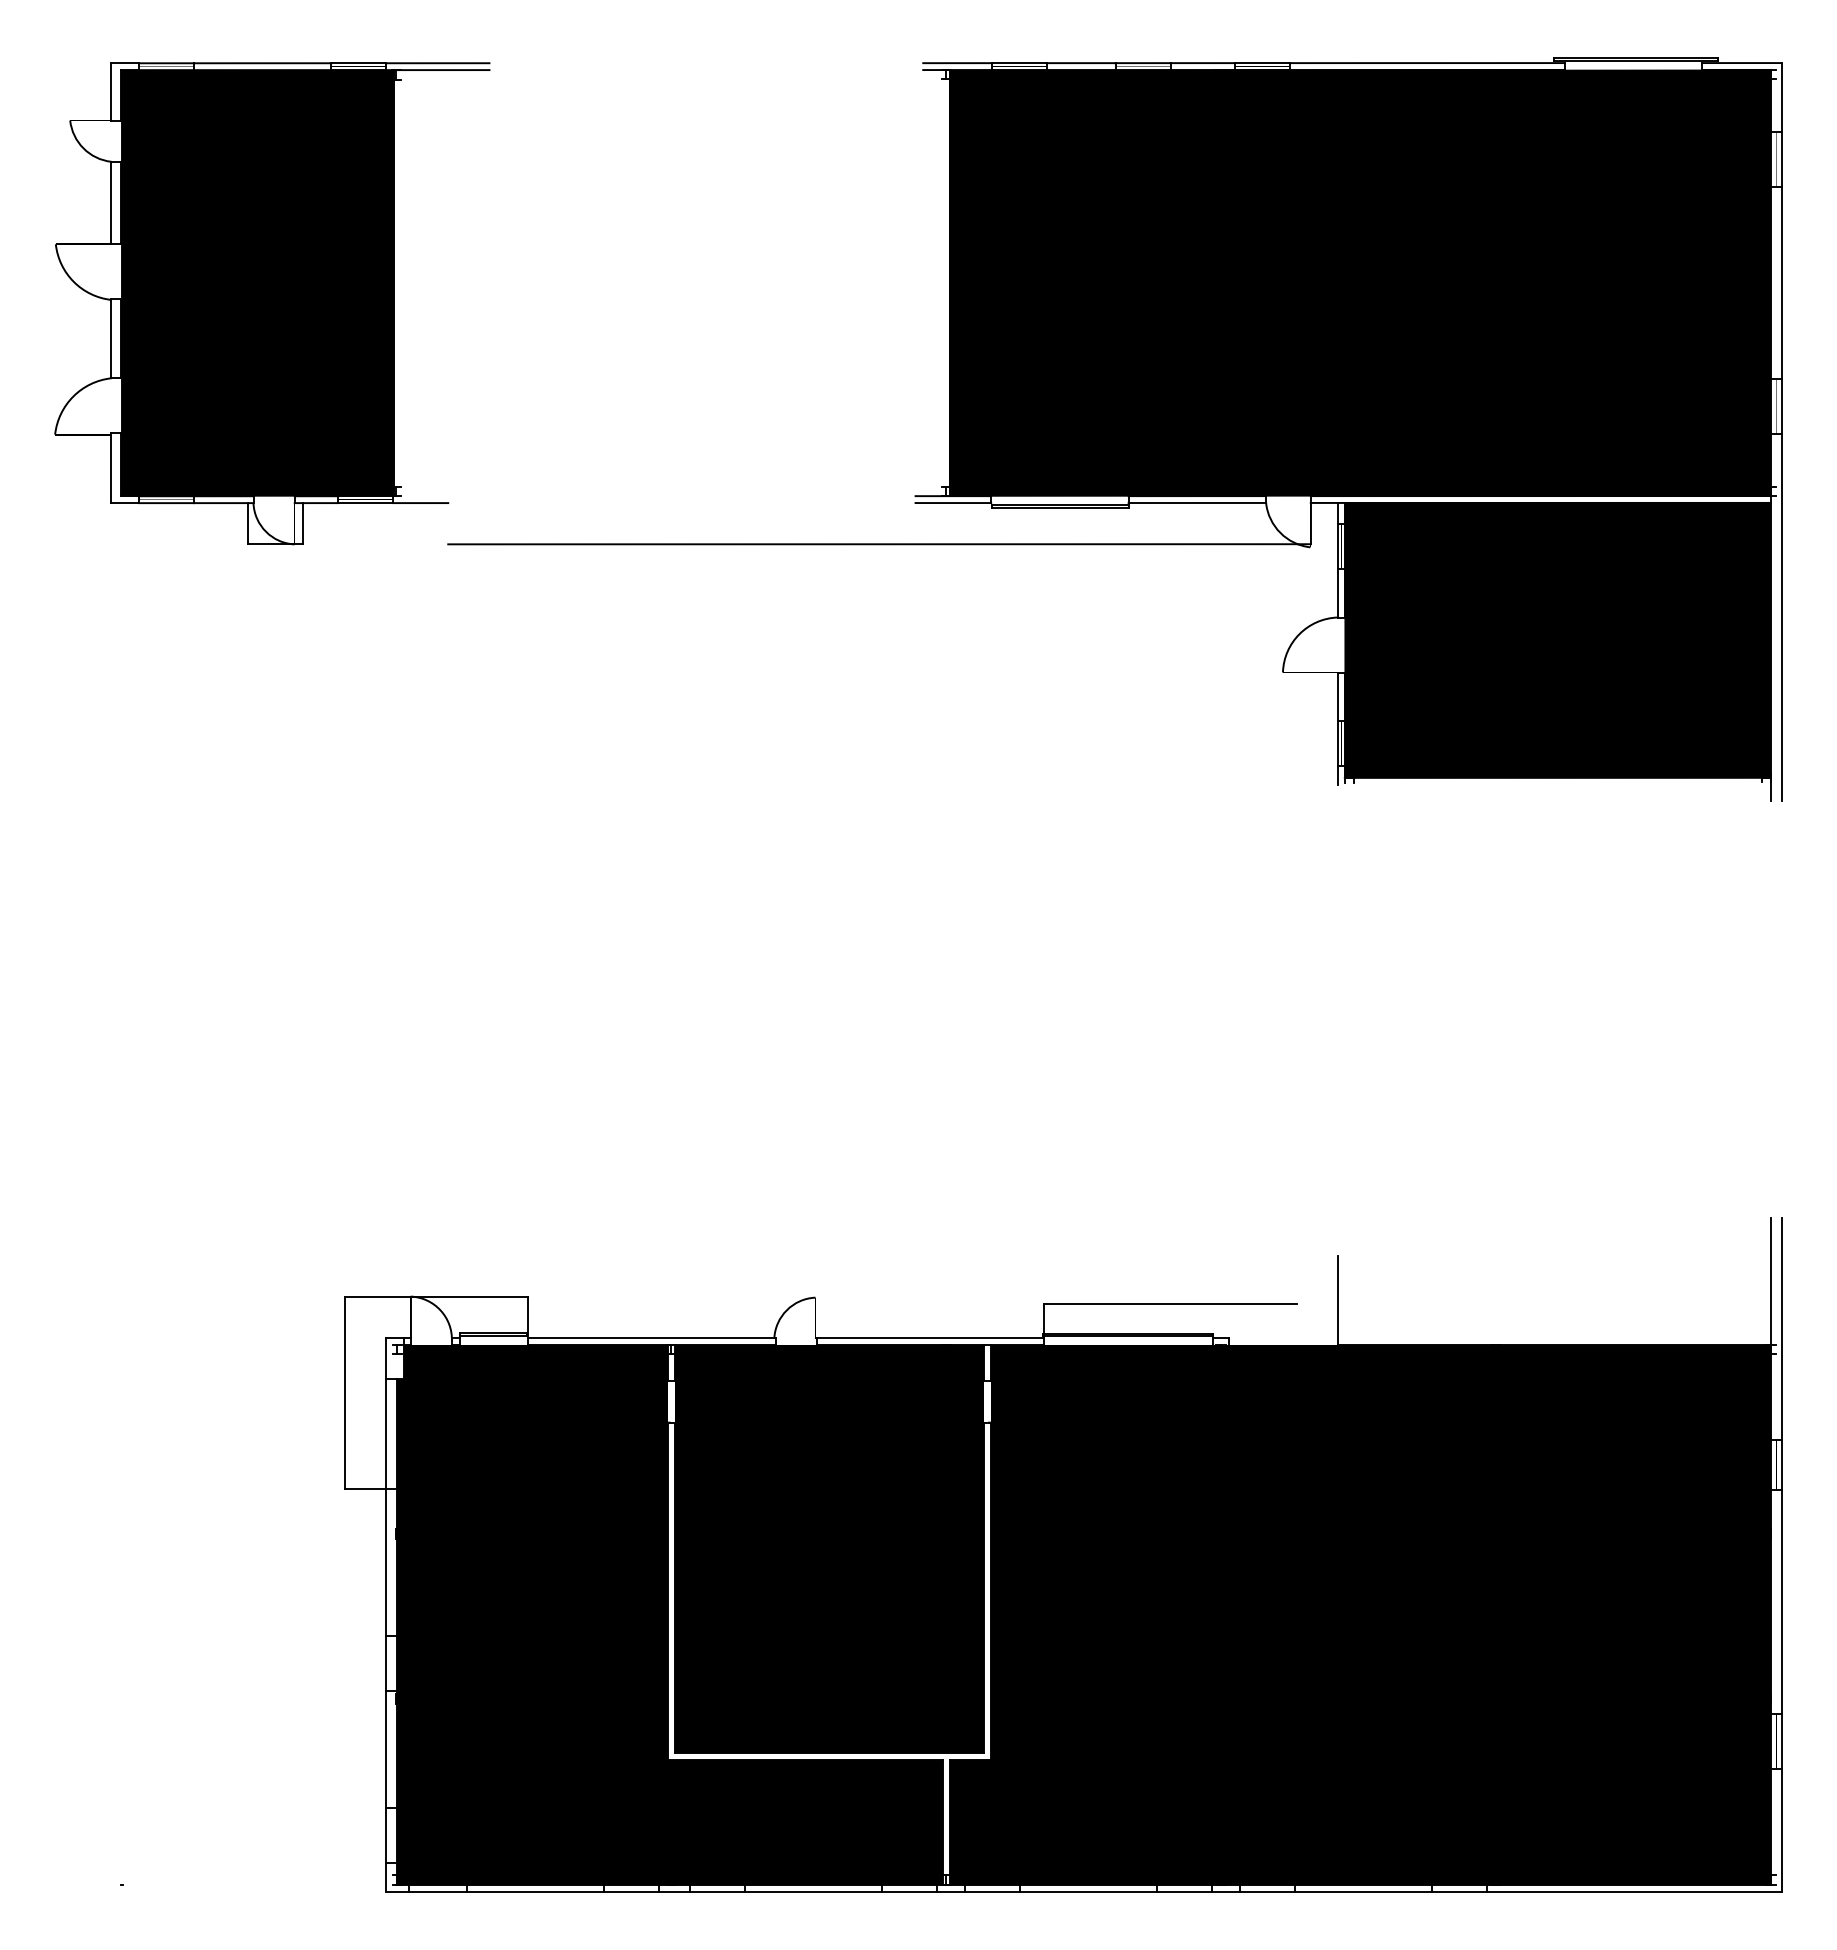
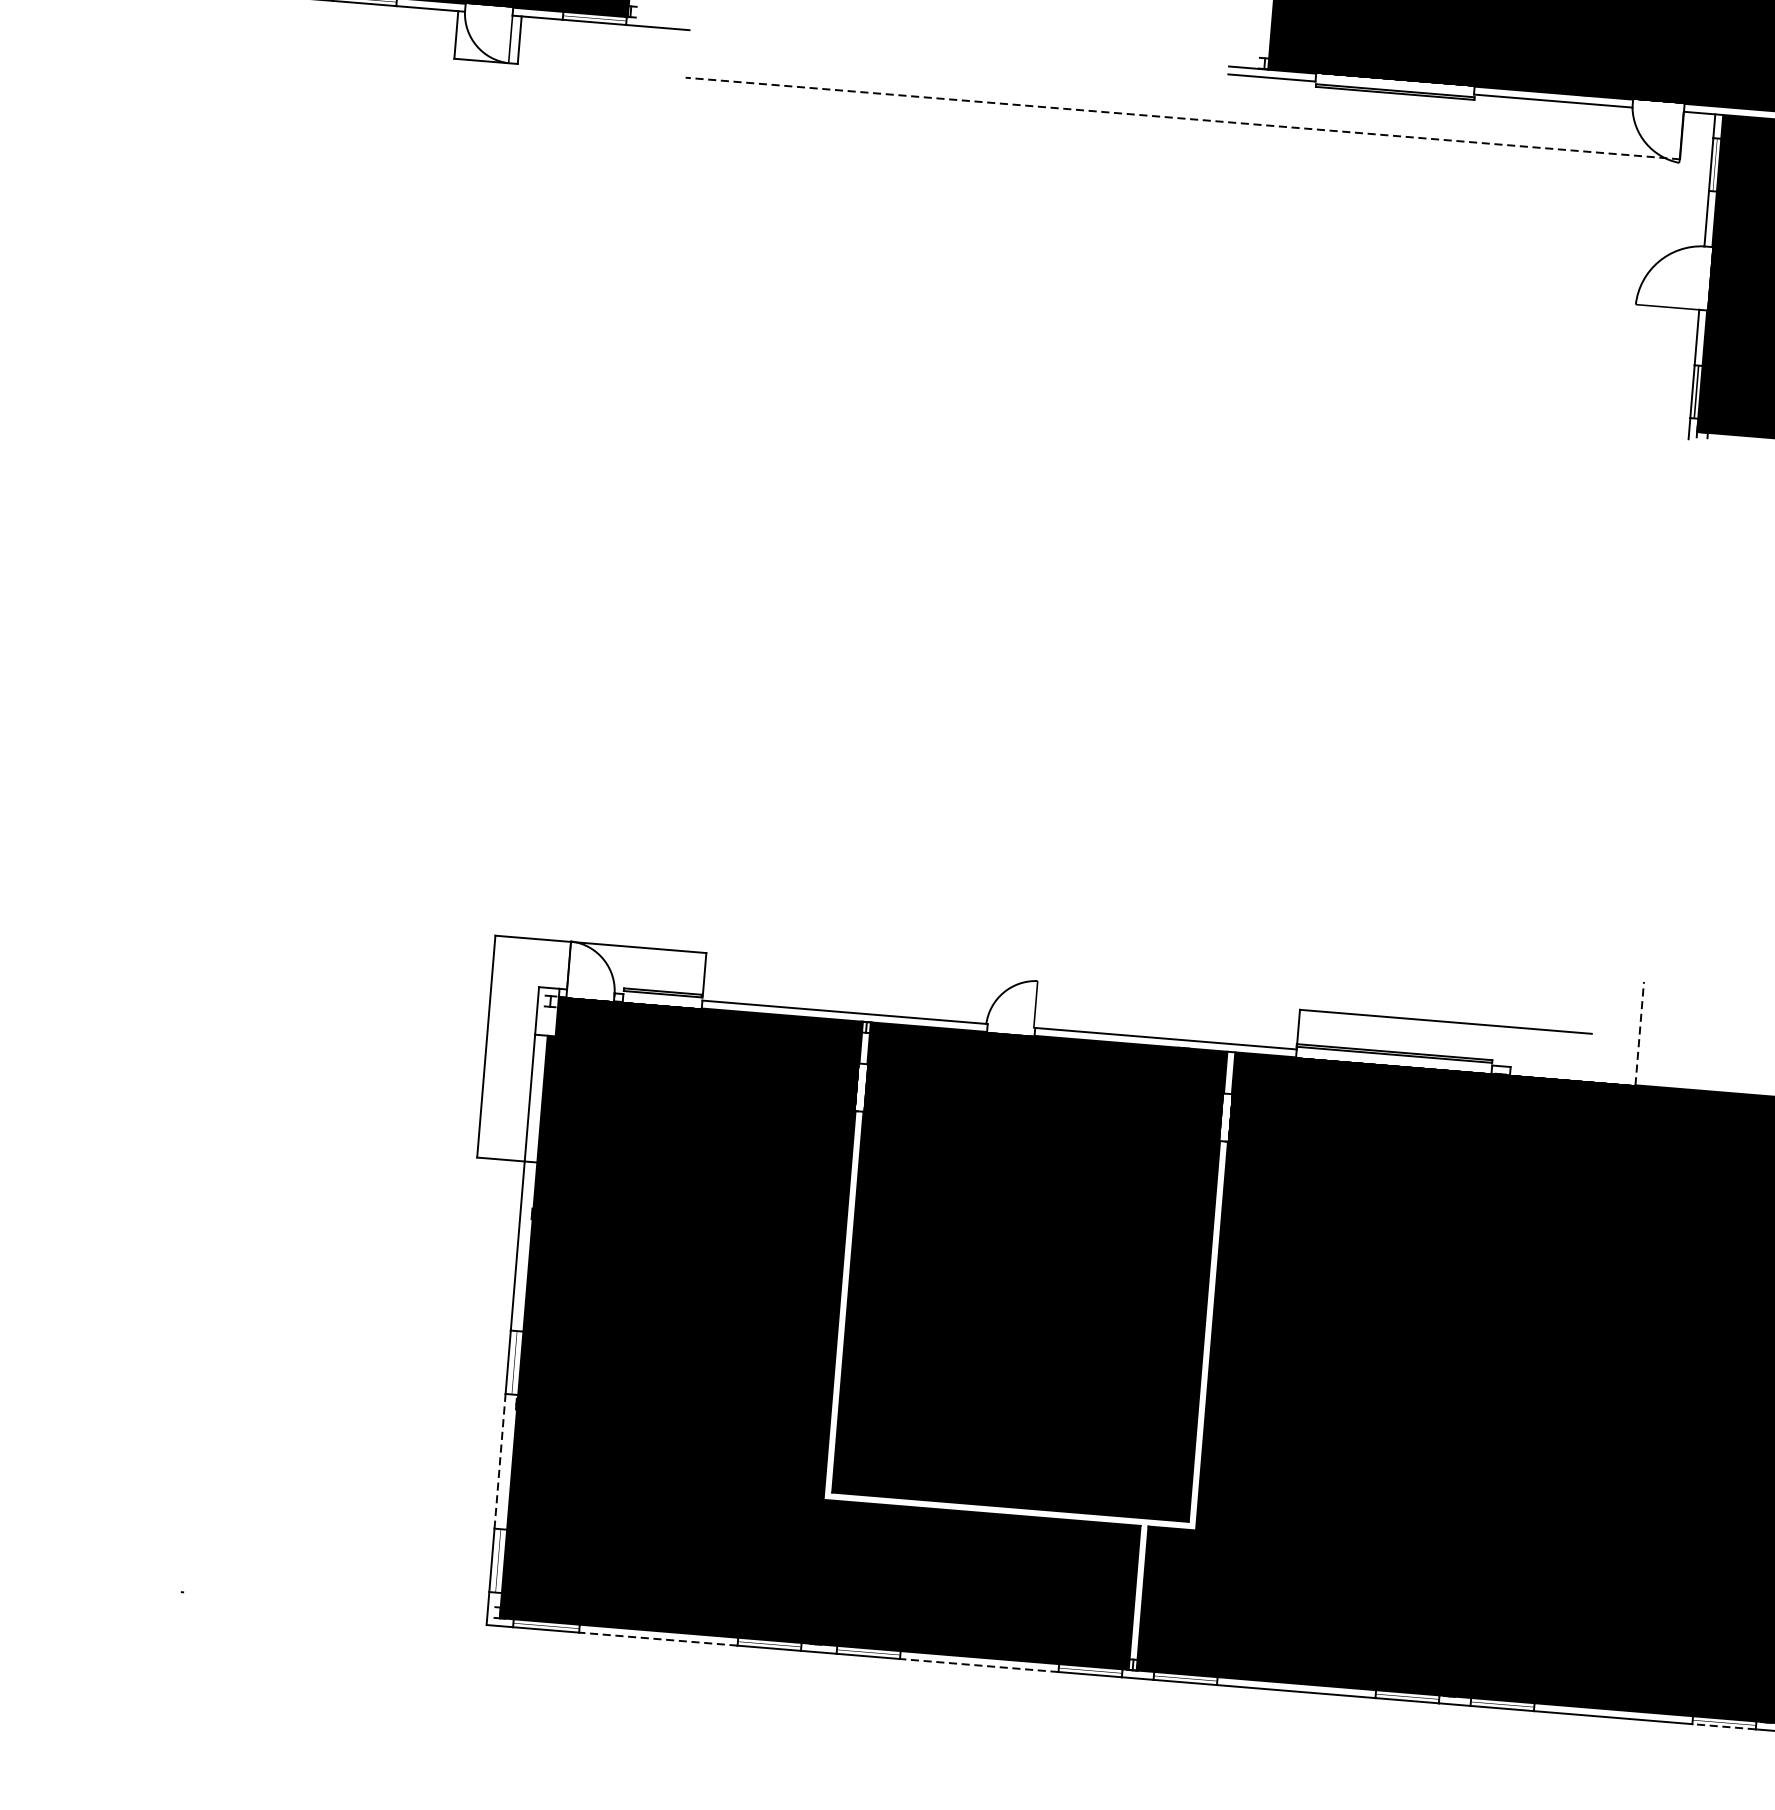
line: (879, 544) -> (1182, 118), solid -> dashed
line: (1337, 1300) -> (1639, 1033), solid -> dashed
line: (386, 1749) -> (500, 1461), solid -> dashed
line: (535, 1891) -> (658, 1639), solid -> dashed
line: (813, 1891) -> (979, 1665), solid -> dashed
line: (1459, 1891) -> (1723, 1726), solid -> dashed

